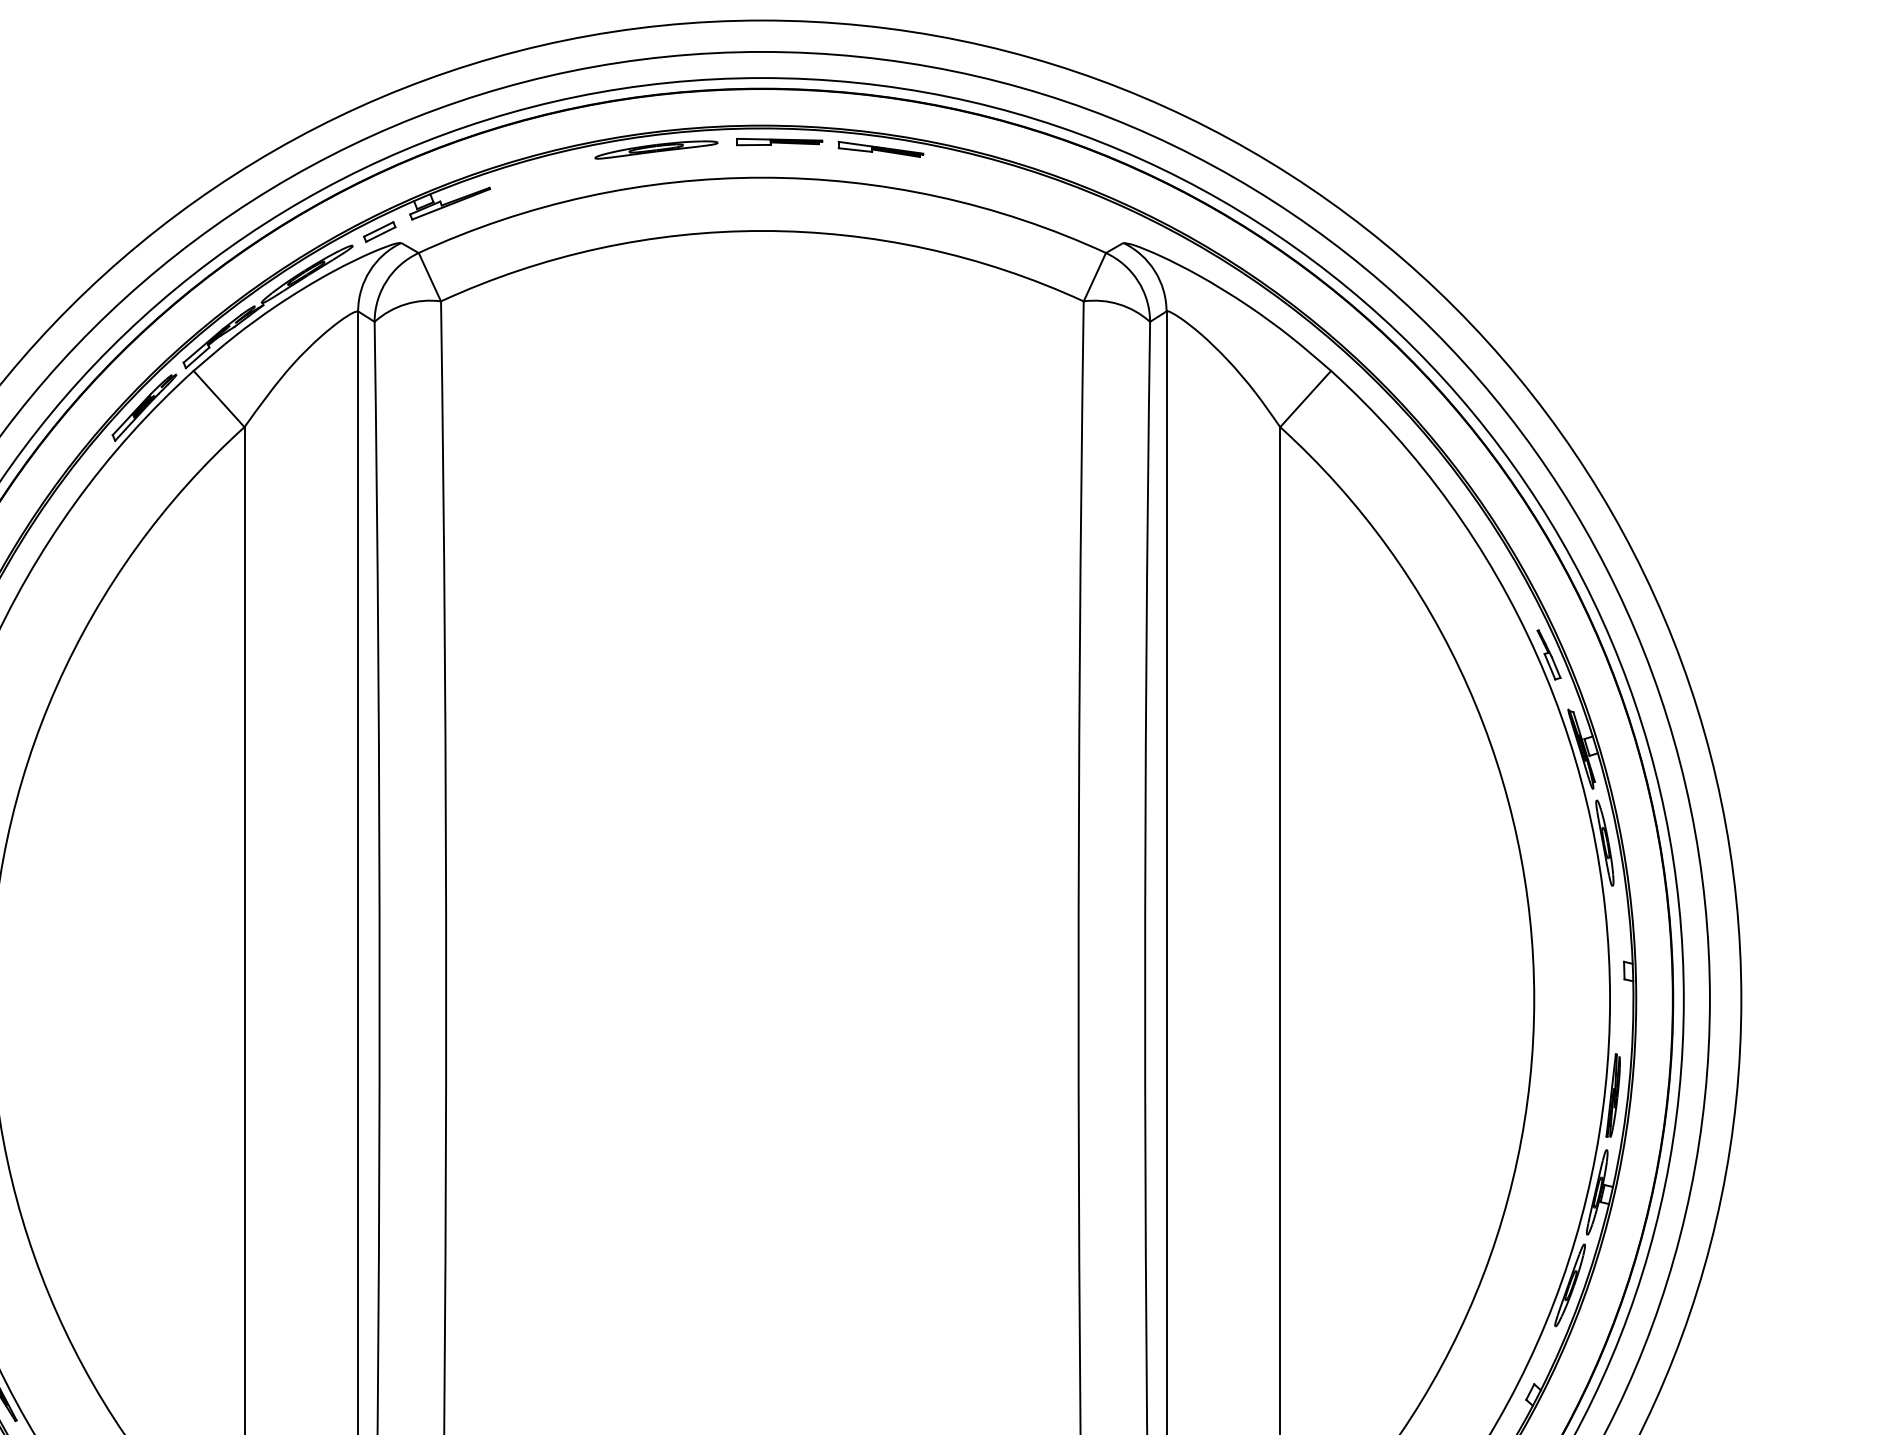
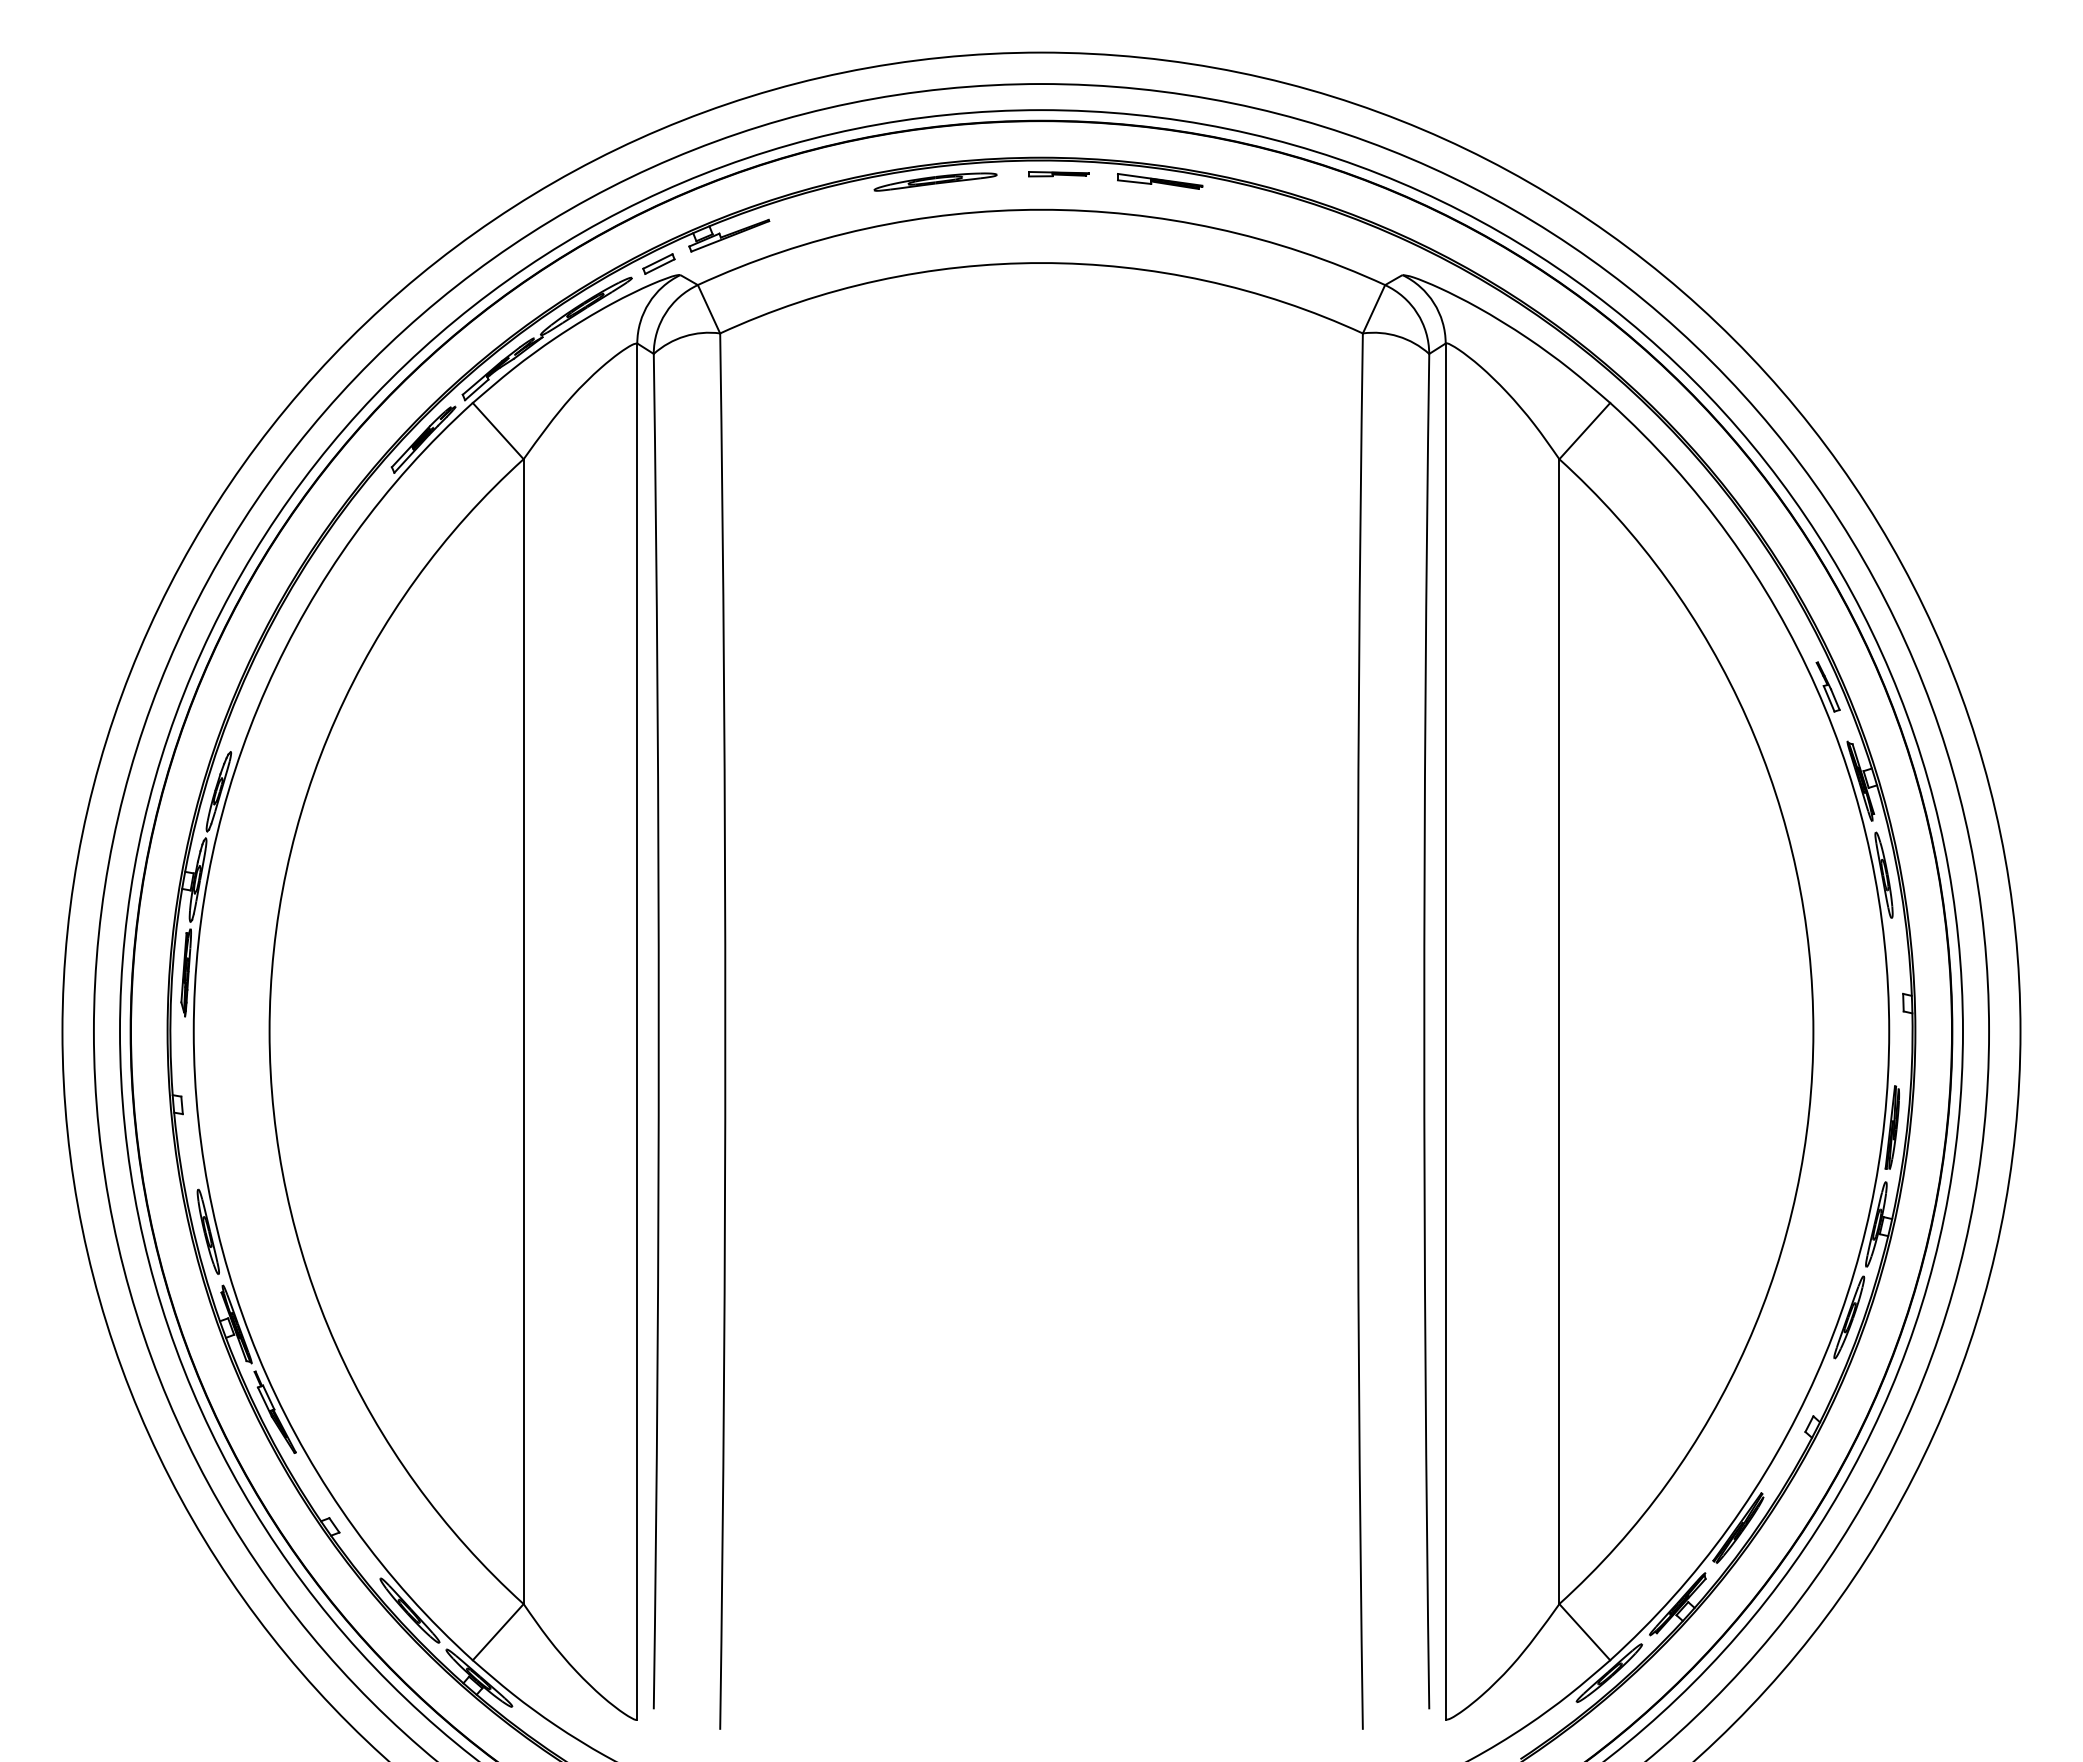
part: (779, 142) -> (1058, 174), size x0.7

